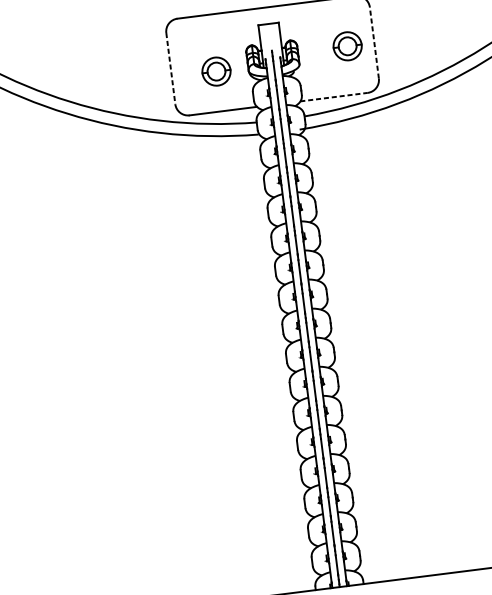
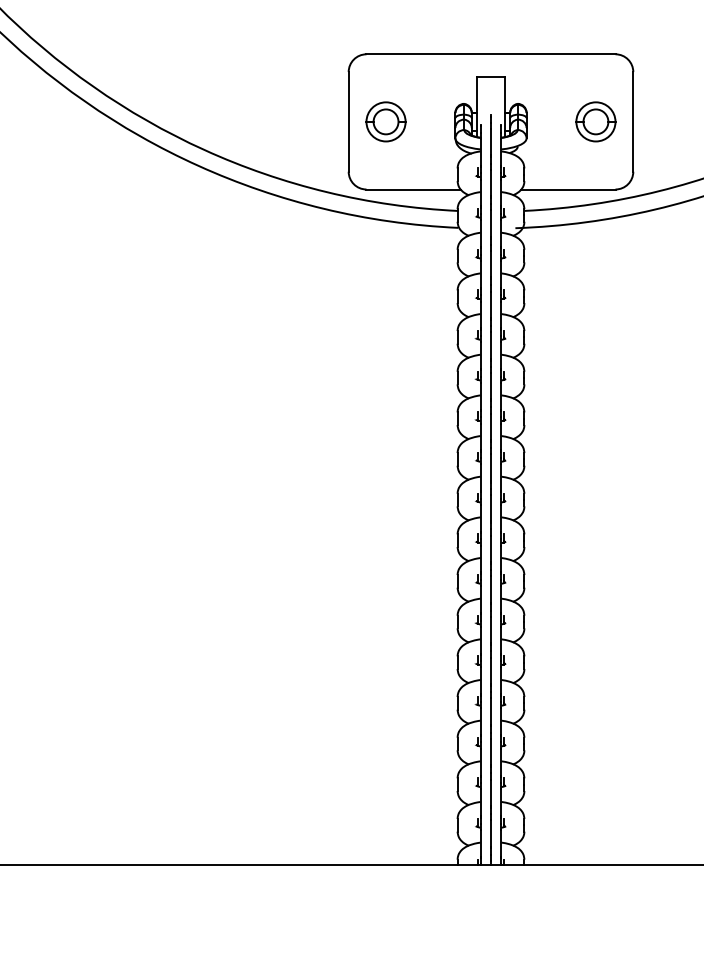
line: (374, 42) -> (633, 121), dashed -> solid
line: (170, 68) -> (348, 121), dashed -> solid
part: (216, 71) -> (385, 121), moved
line: (334, 97) -> (568, 189), dashed -> solid

